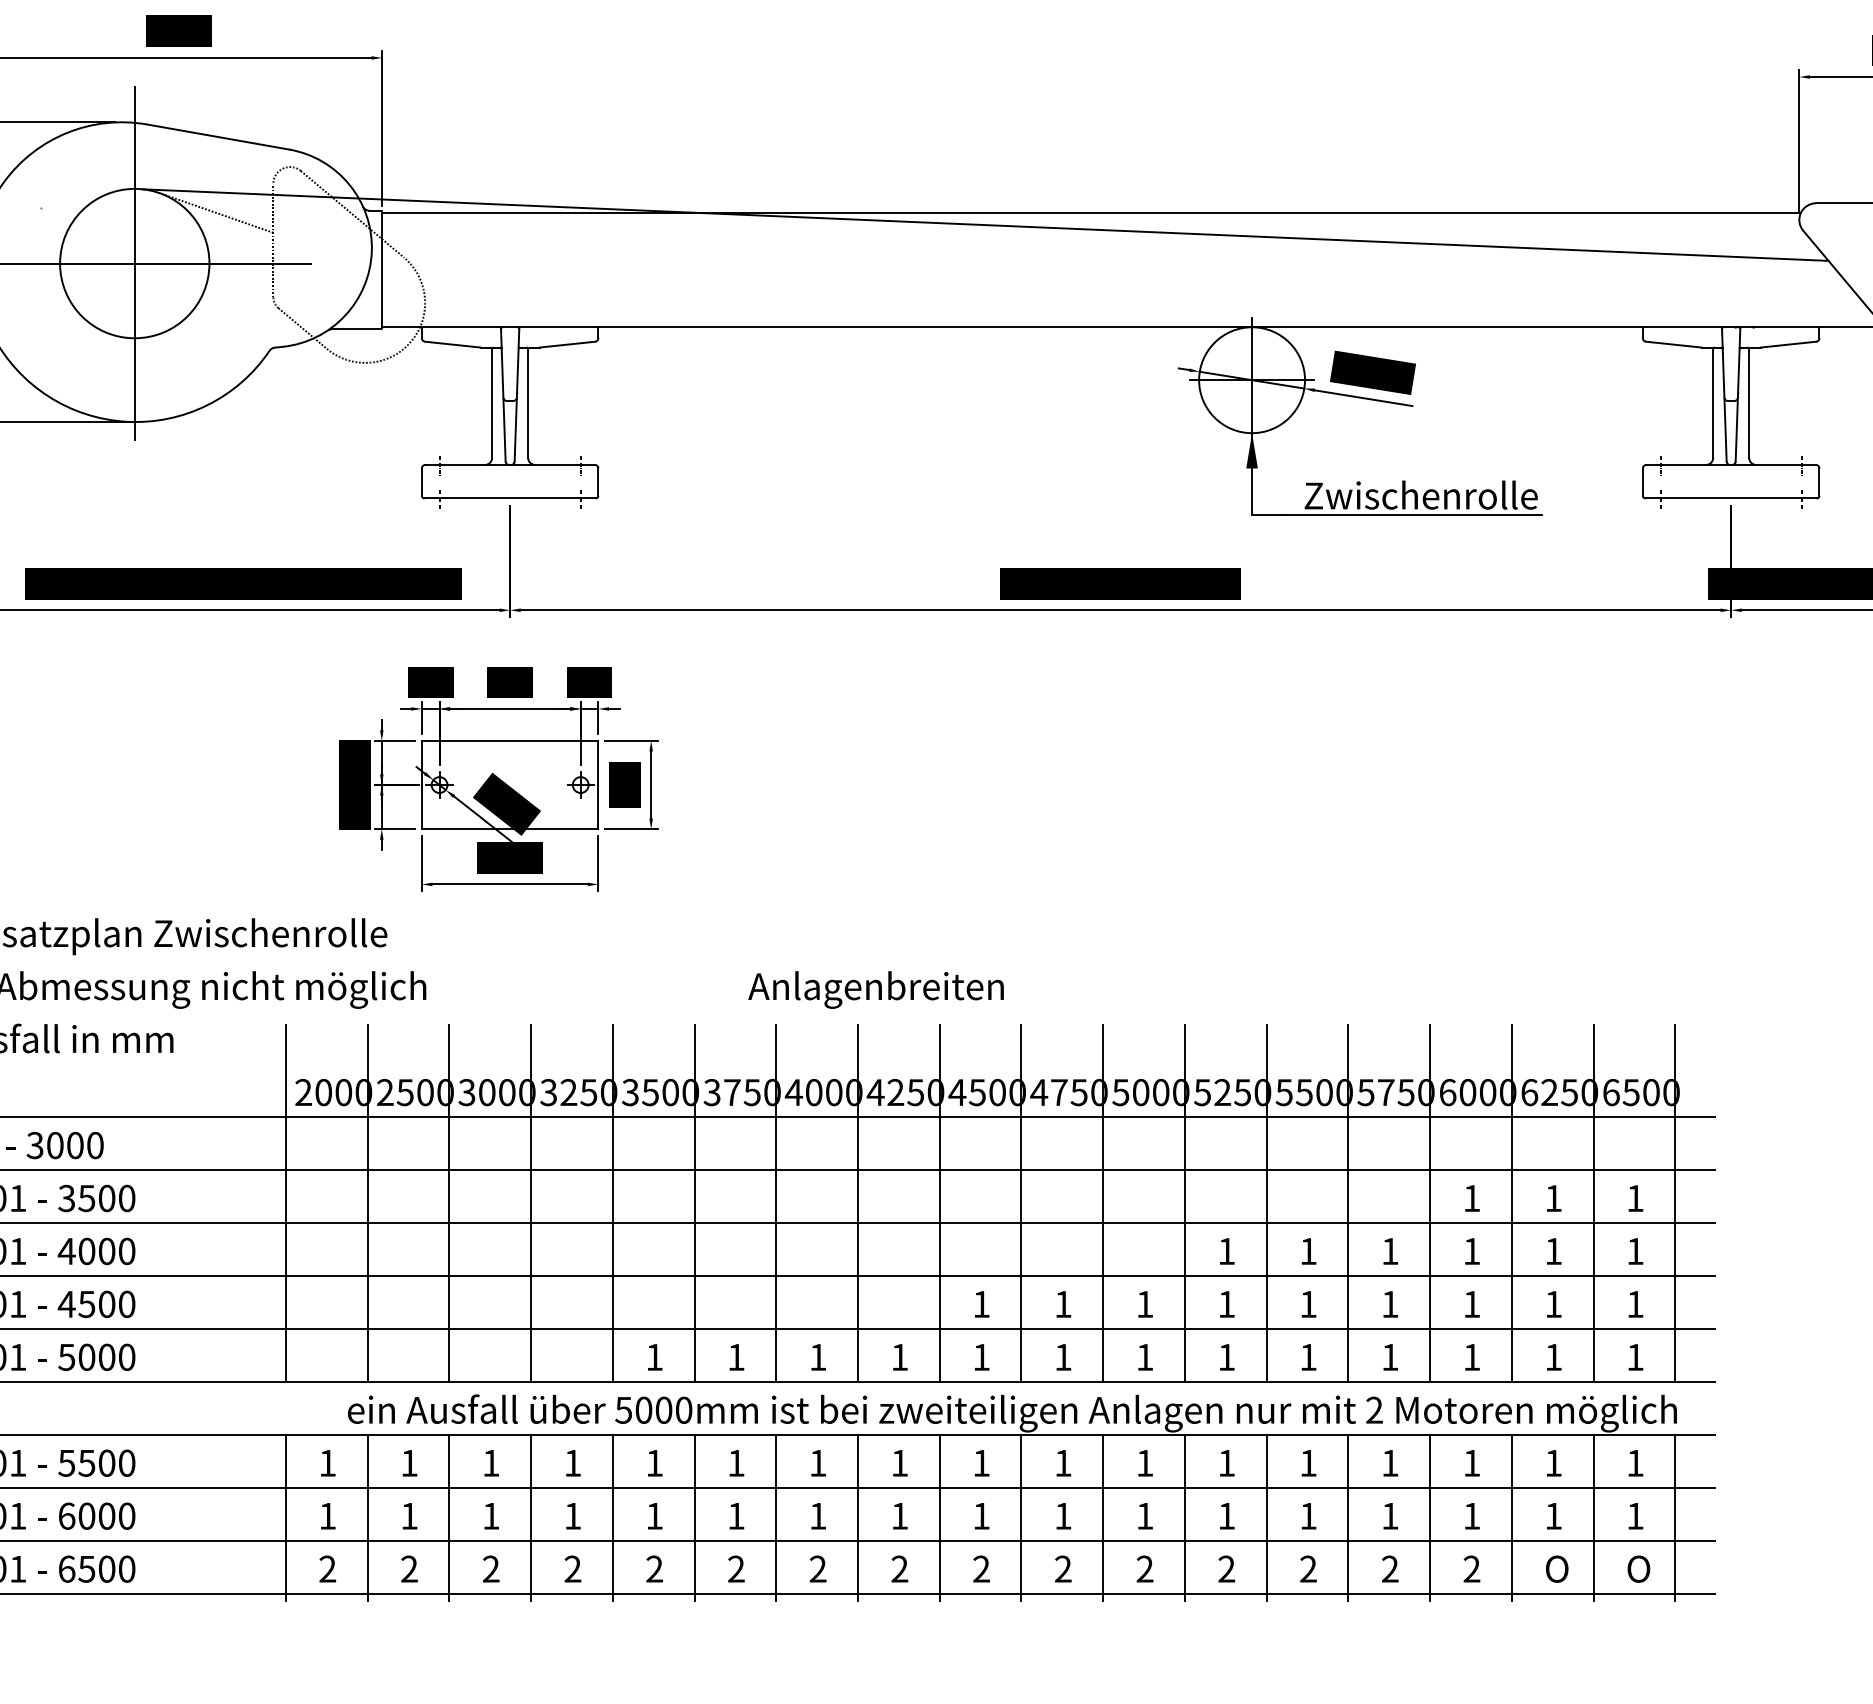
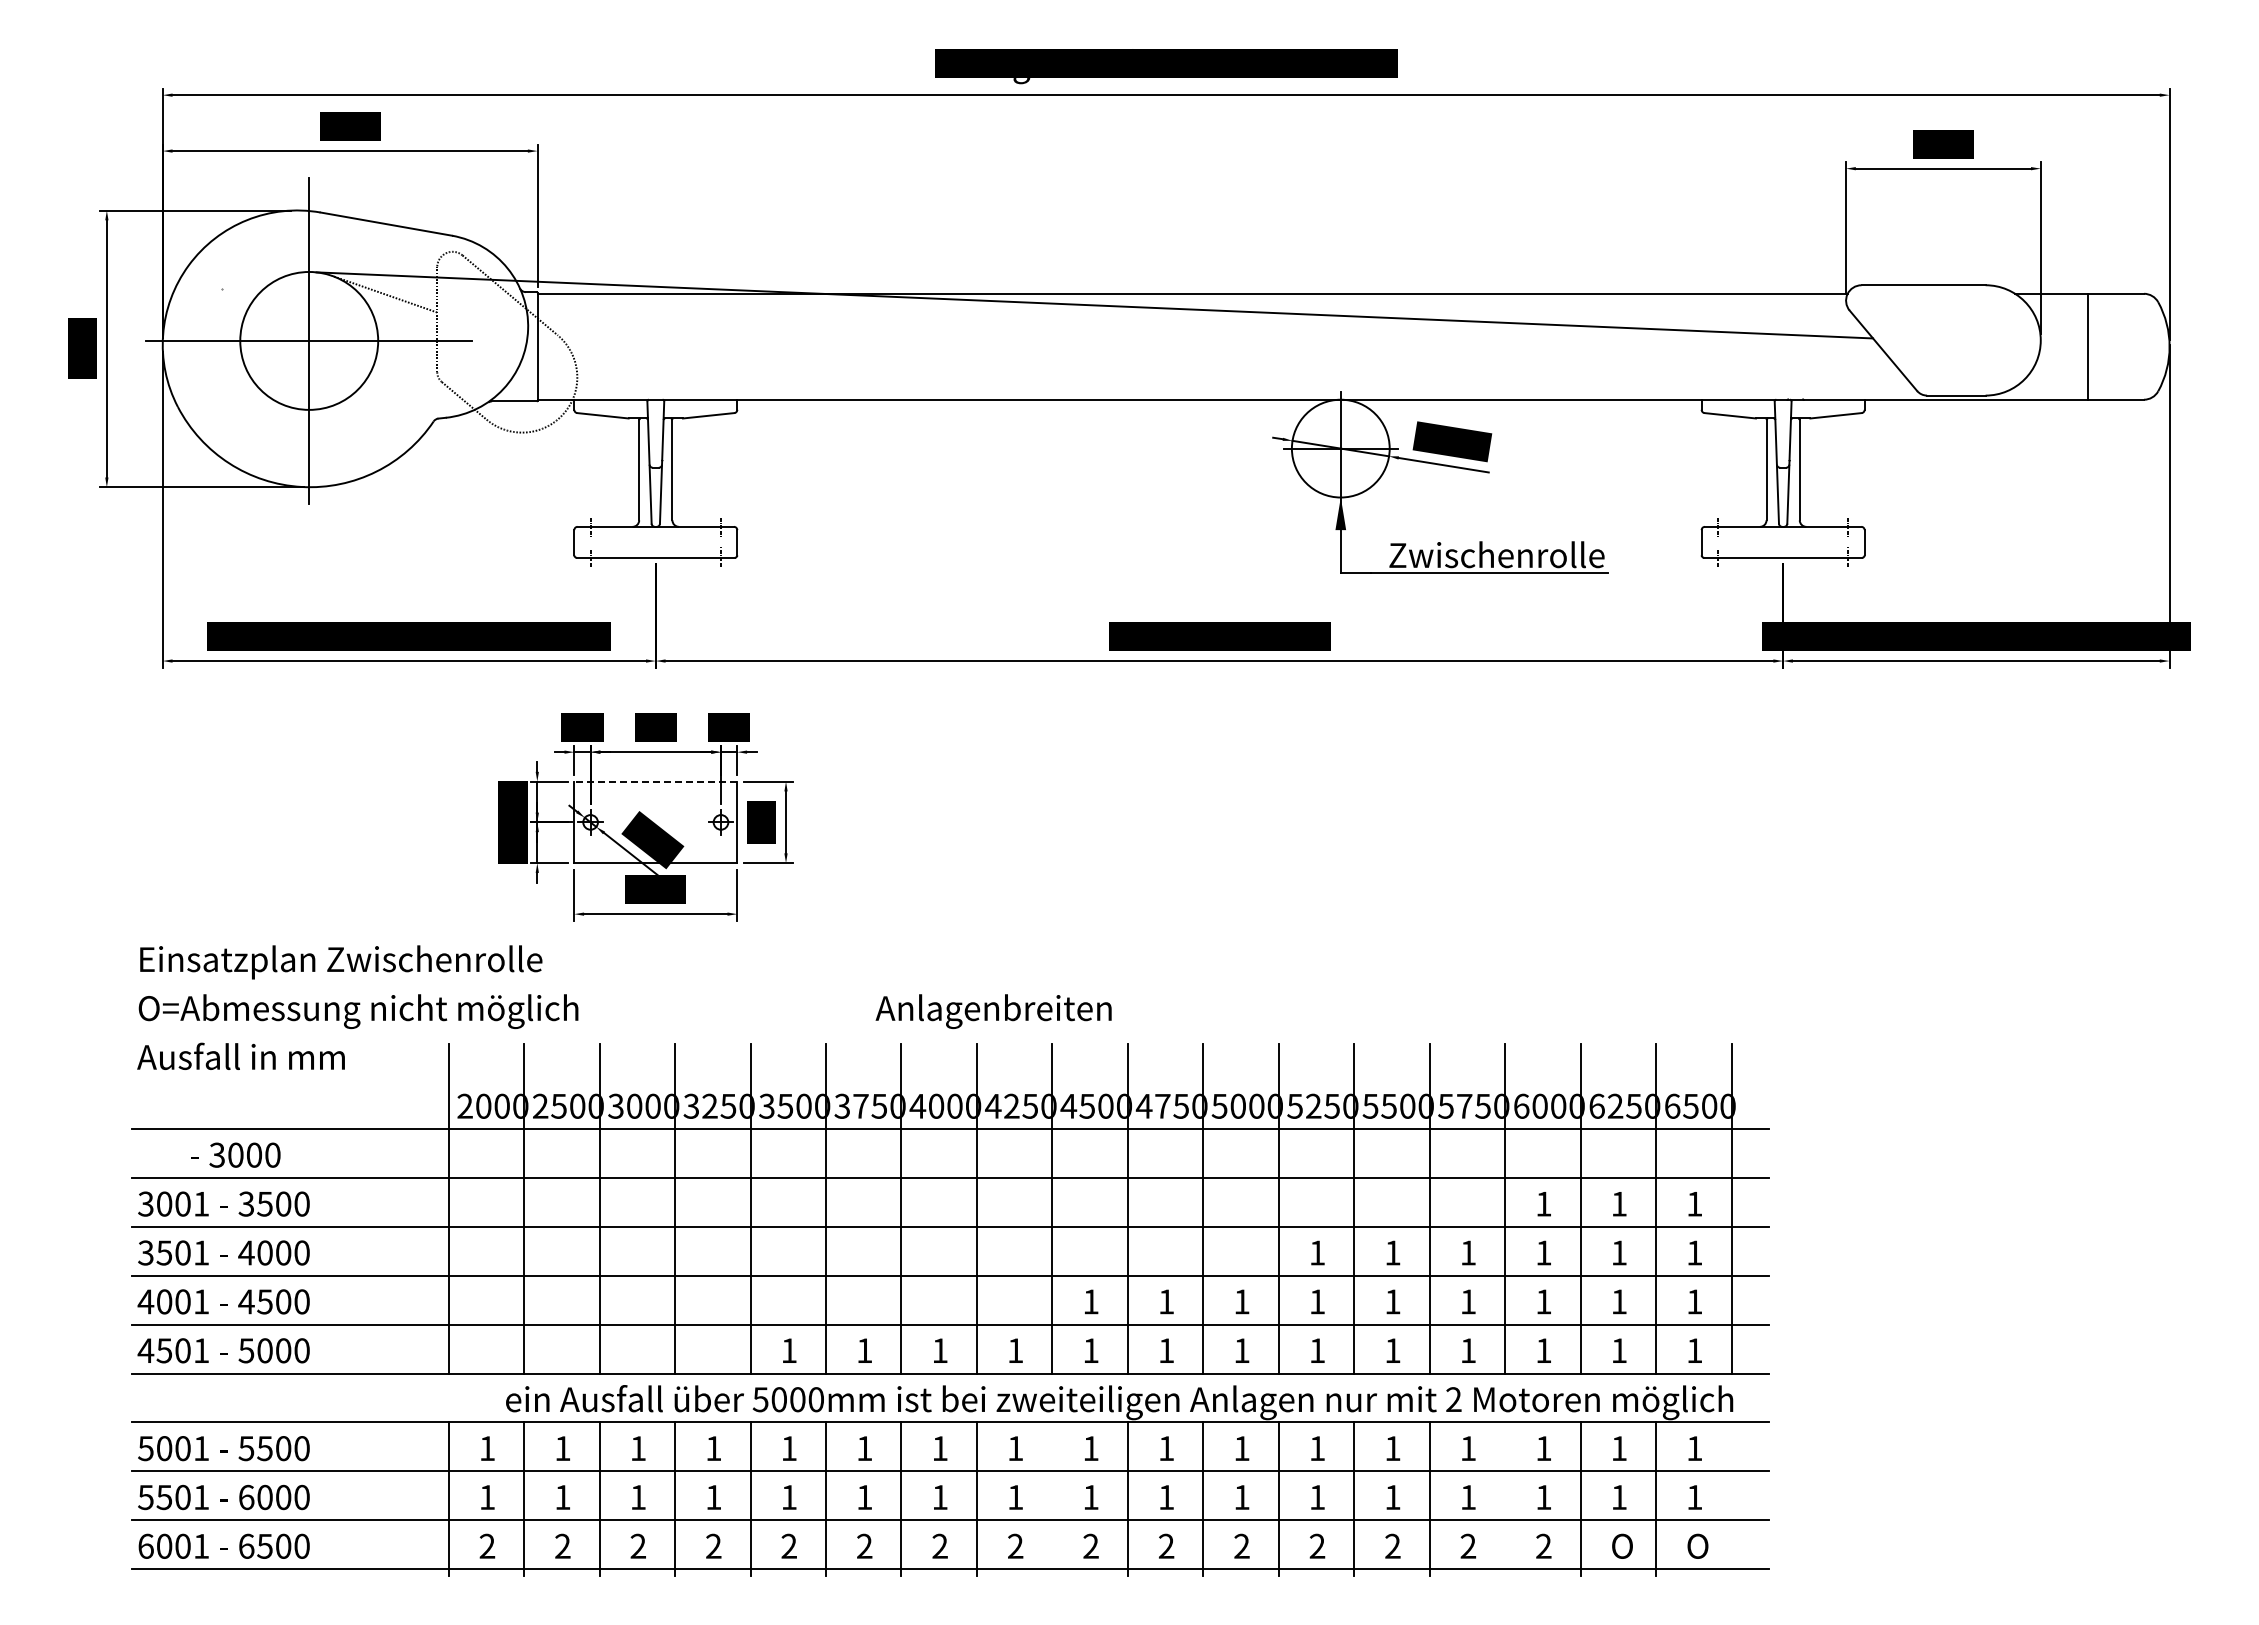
line: (509, 740) -> (655, 781), solid -> dashed
line: (939, 1518) -> (1052, 1499), removed
line: (1430, 1518) -> (1505, 1499), removed
line: (1675, 1518) -> (1731, 1499), removed

